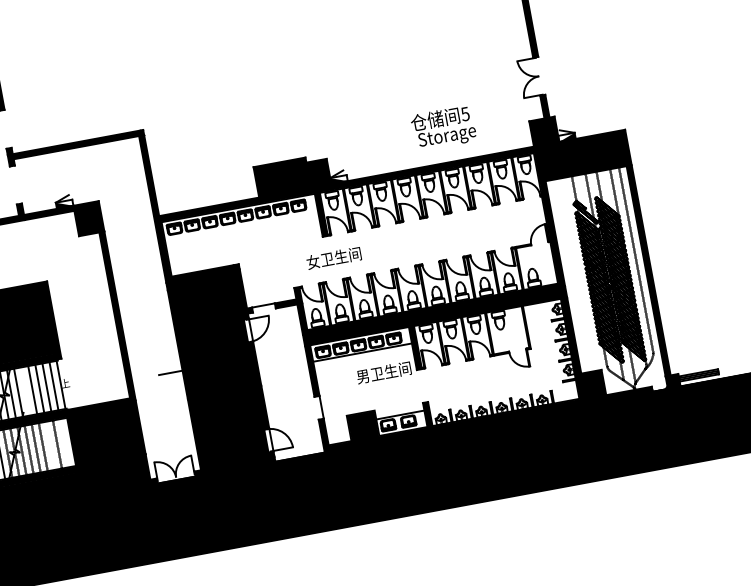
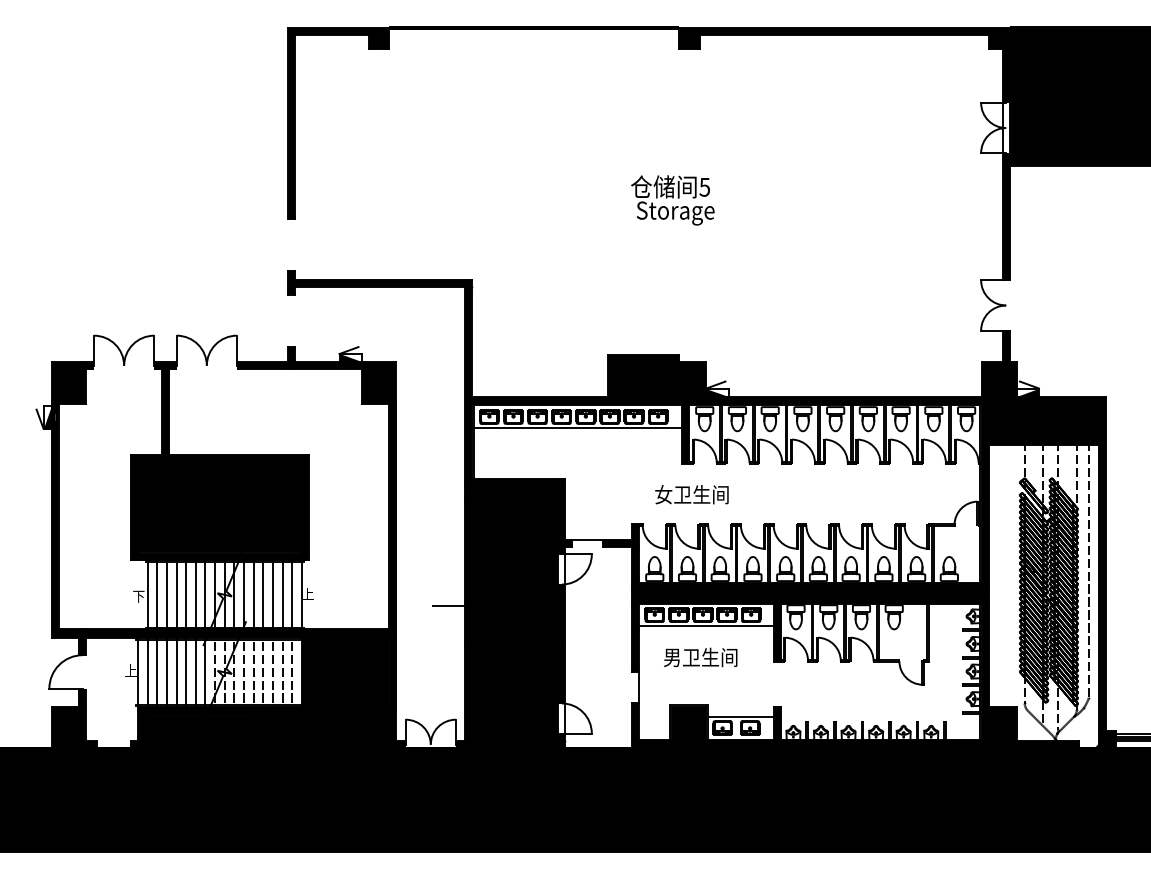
text: (443, 128) -> (672, 200), moved
line: (240, 224) -> (577, 427), added
text: (383, 372) -> (700, 657), moved
line: (25, 391) -> (253, 594), added
line: (64, 442) -> (292, 671), added
line: (50, 445) -> (273, 671), added

